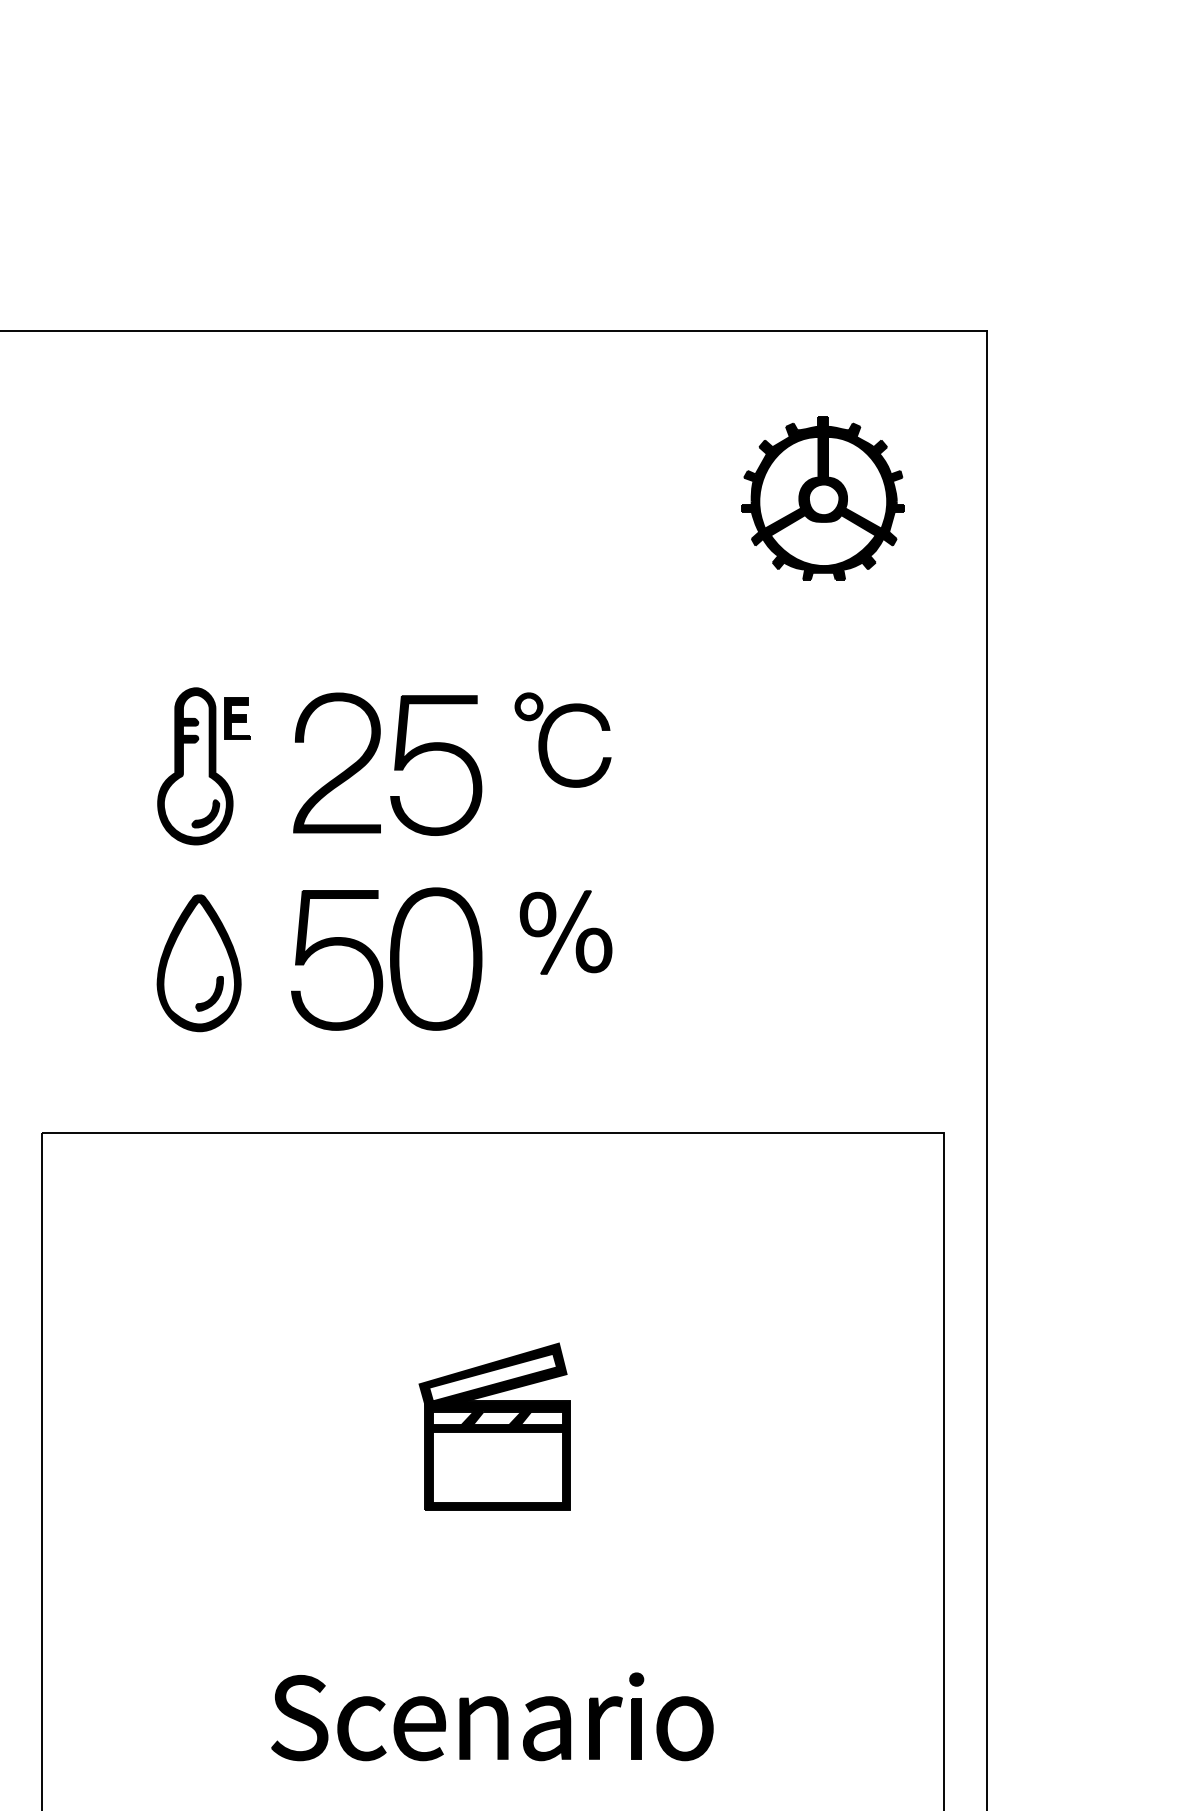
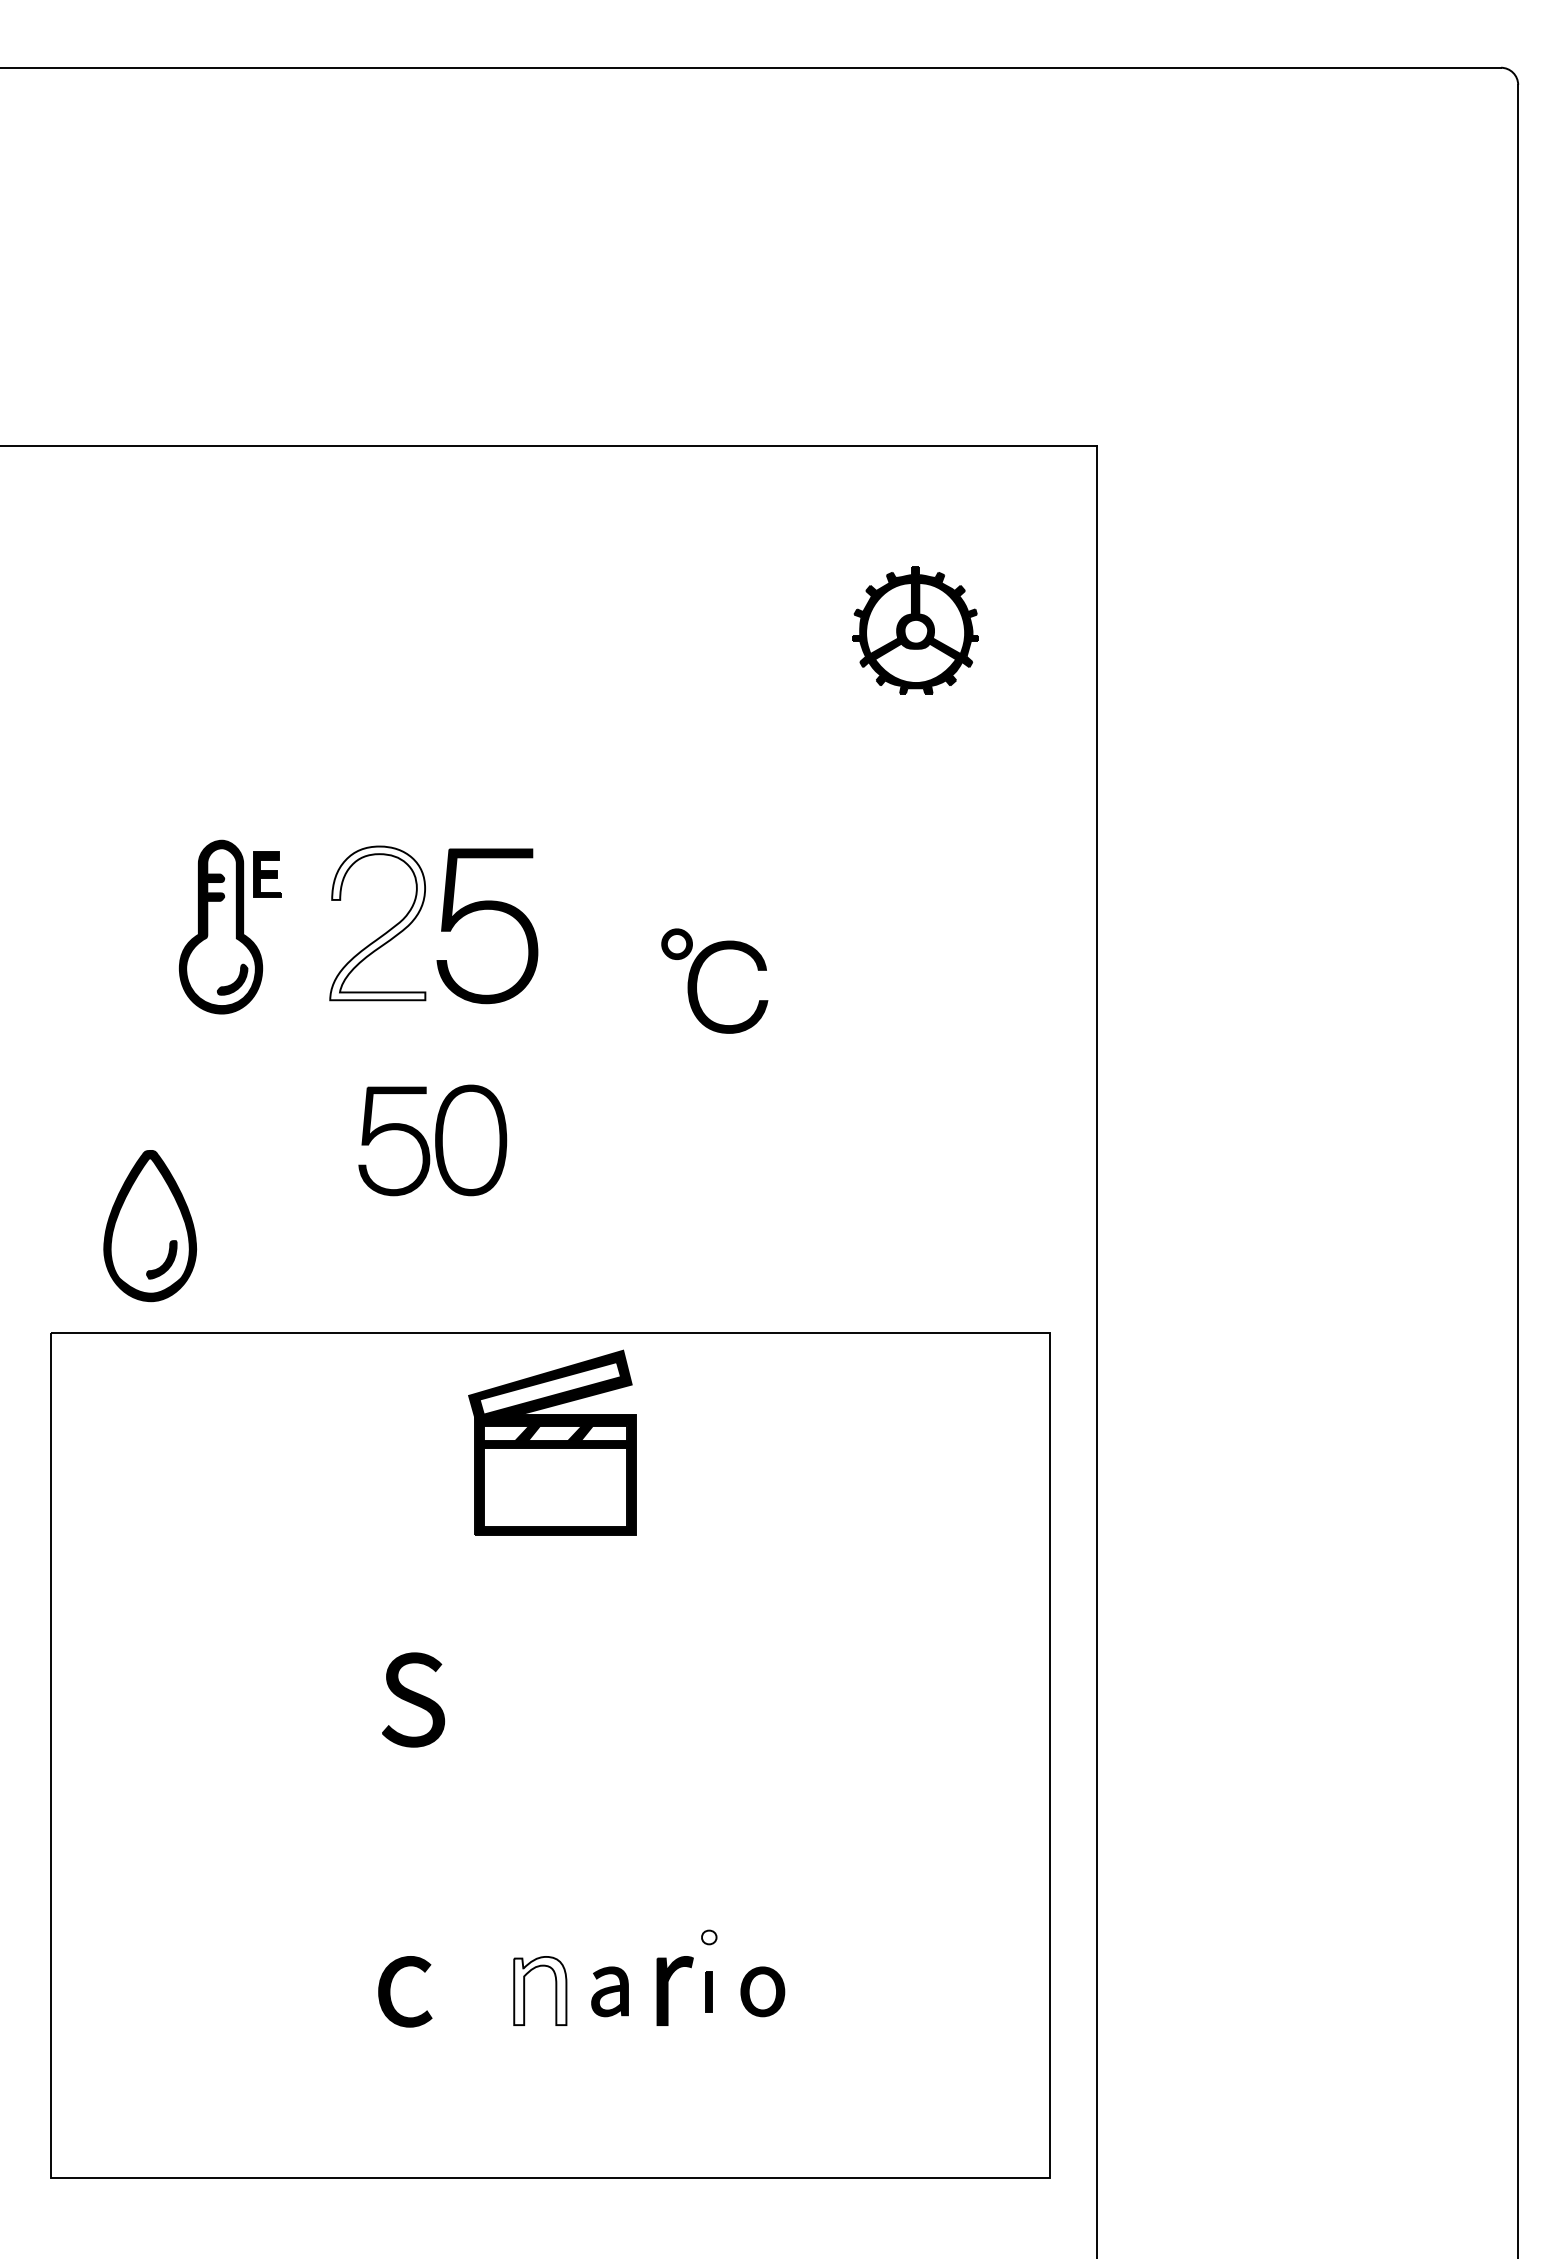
part: (823, 498) -> (915, 630), size x0.7
part: (548, 735) -> (698, 975), moved
fill: (336, 763) -> (377, 923), removed
part: (566, 932) -> (631, 1110), removed
part: (386, 959) -> (432, 1140), size x0.7
part: (199, 963) -> (150, 1226), moved
part: (495, 1426) -> (552, 1442), moved
fill: (636, 1679) -> (709, 1937), removed
part: (299, 1717) -> (413, 1699), moved
fill: (484, 1727) -> (540, 1990), removed
part: (419, 1728) -> (469, 1991), removed
part: (546, 1728) -> (609, 1991), size x0.7
part: (636, 1728) -> (708, 1991), size x0.6
part: (684, 1728) -> (762, 1991), size x0.7

